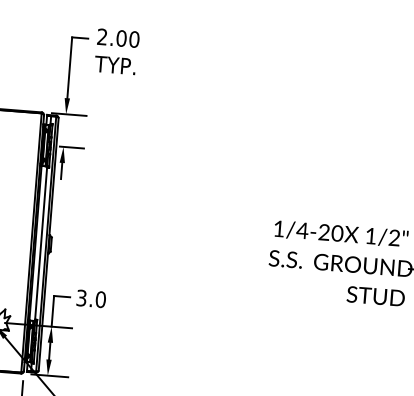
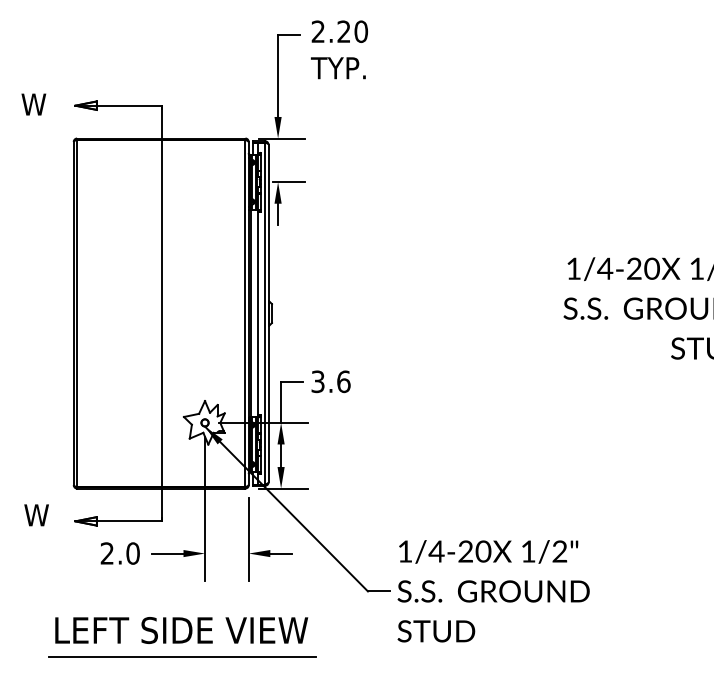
text: (121, 38) -> (343, 31), 2.00 -> 2.20
text: (100, 299) -> (343, 381), 3.0 -> 3.6

